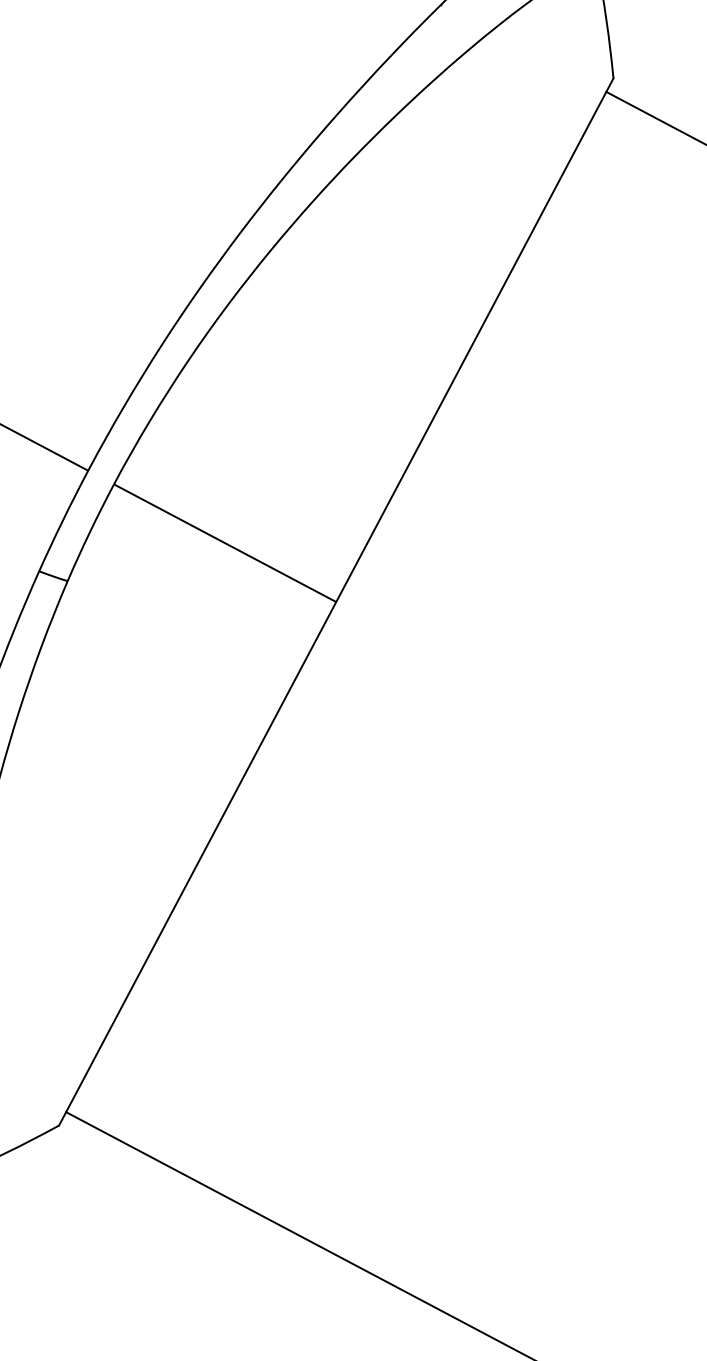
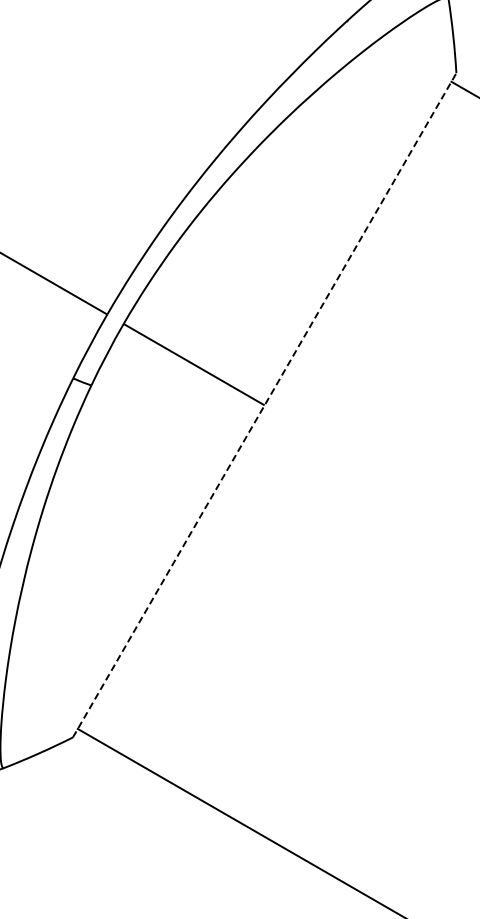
line: (335, 600) -> (264, 404), solid -> dashed

